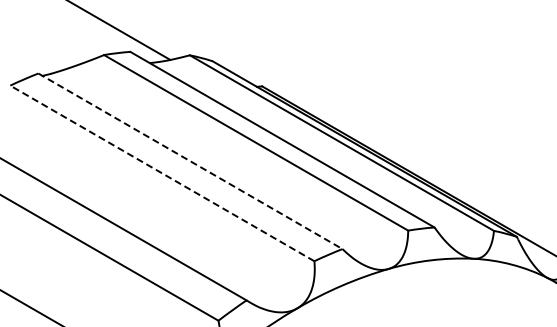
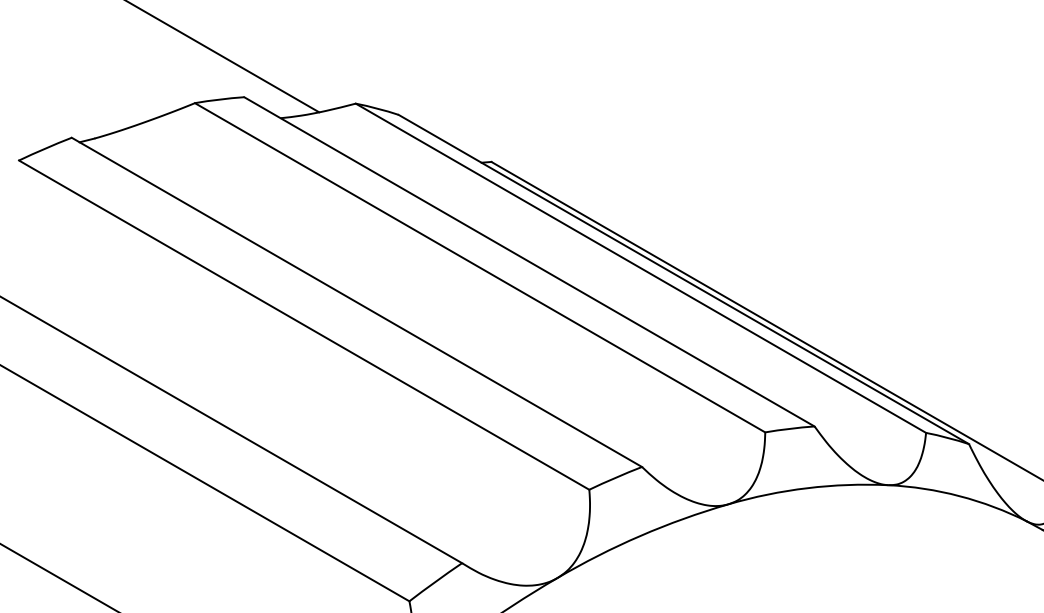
line: (190, 161) -> (356, 302), dashed -> solid
line: (162, 173) -> (304, 325), dashed -> solid

